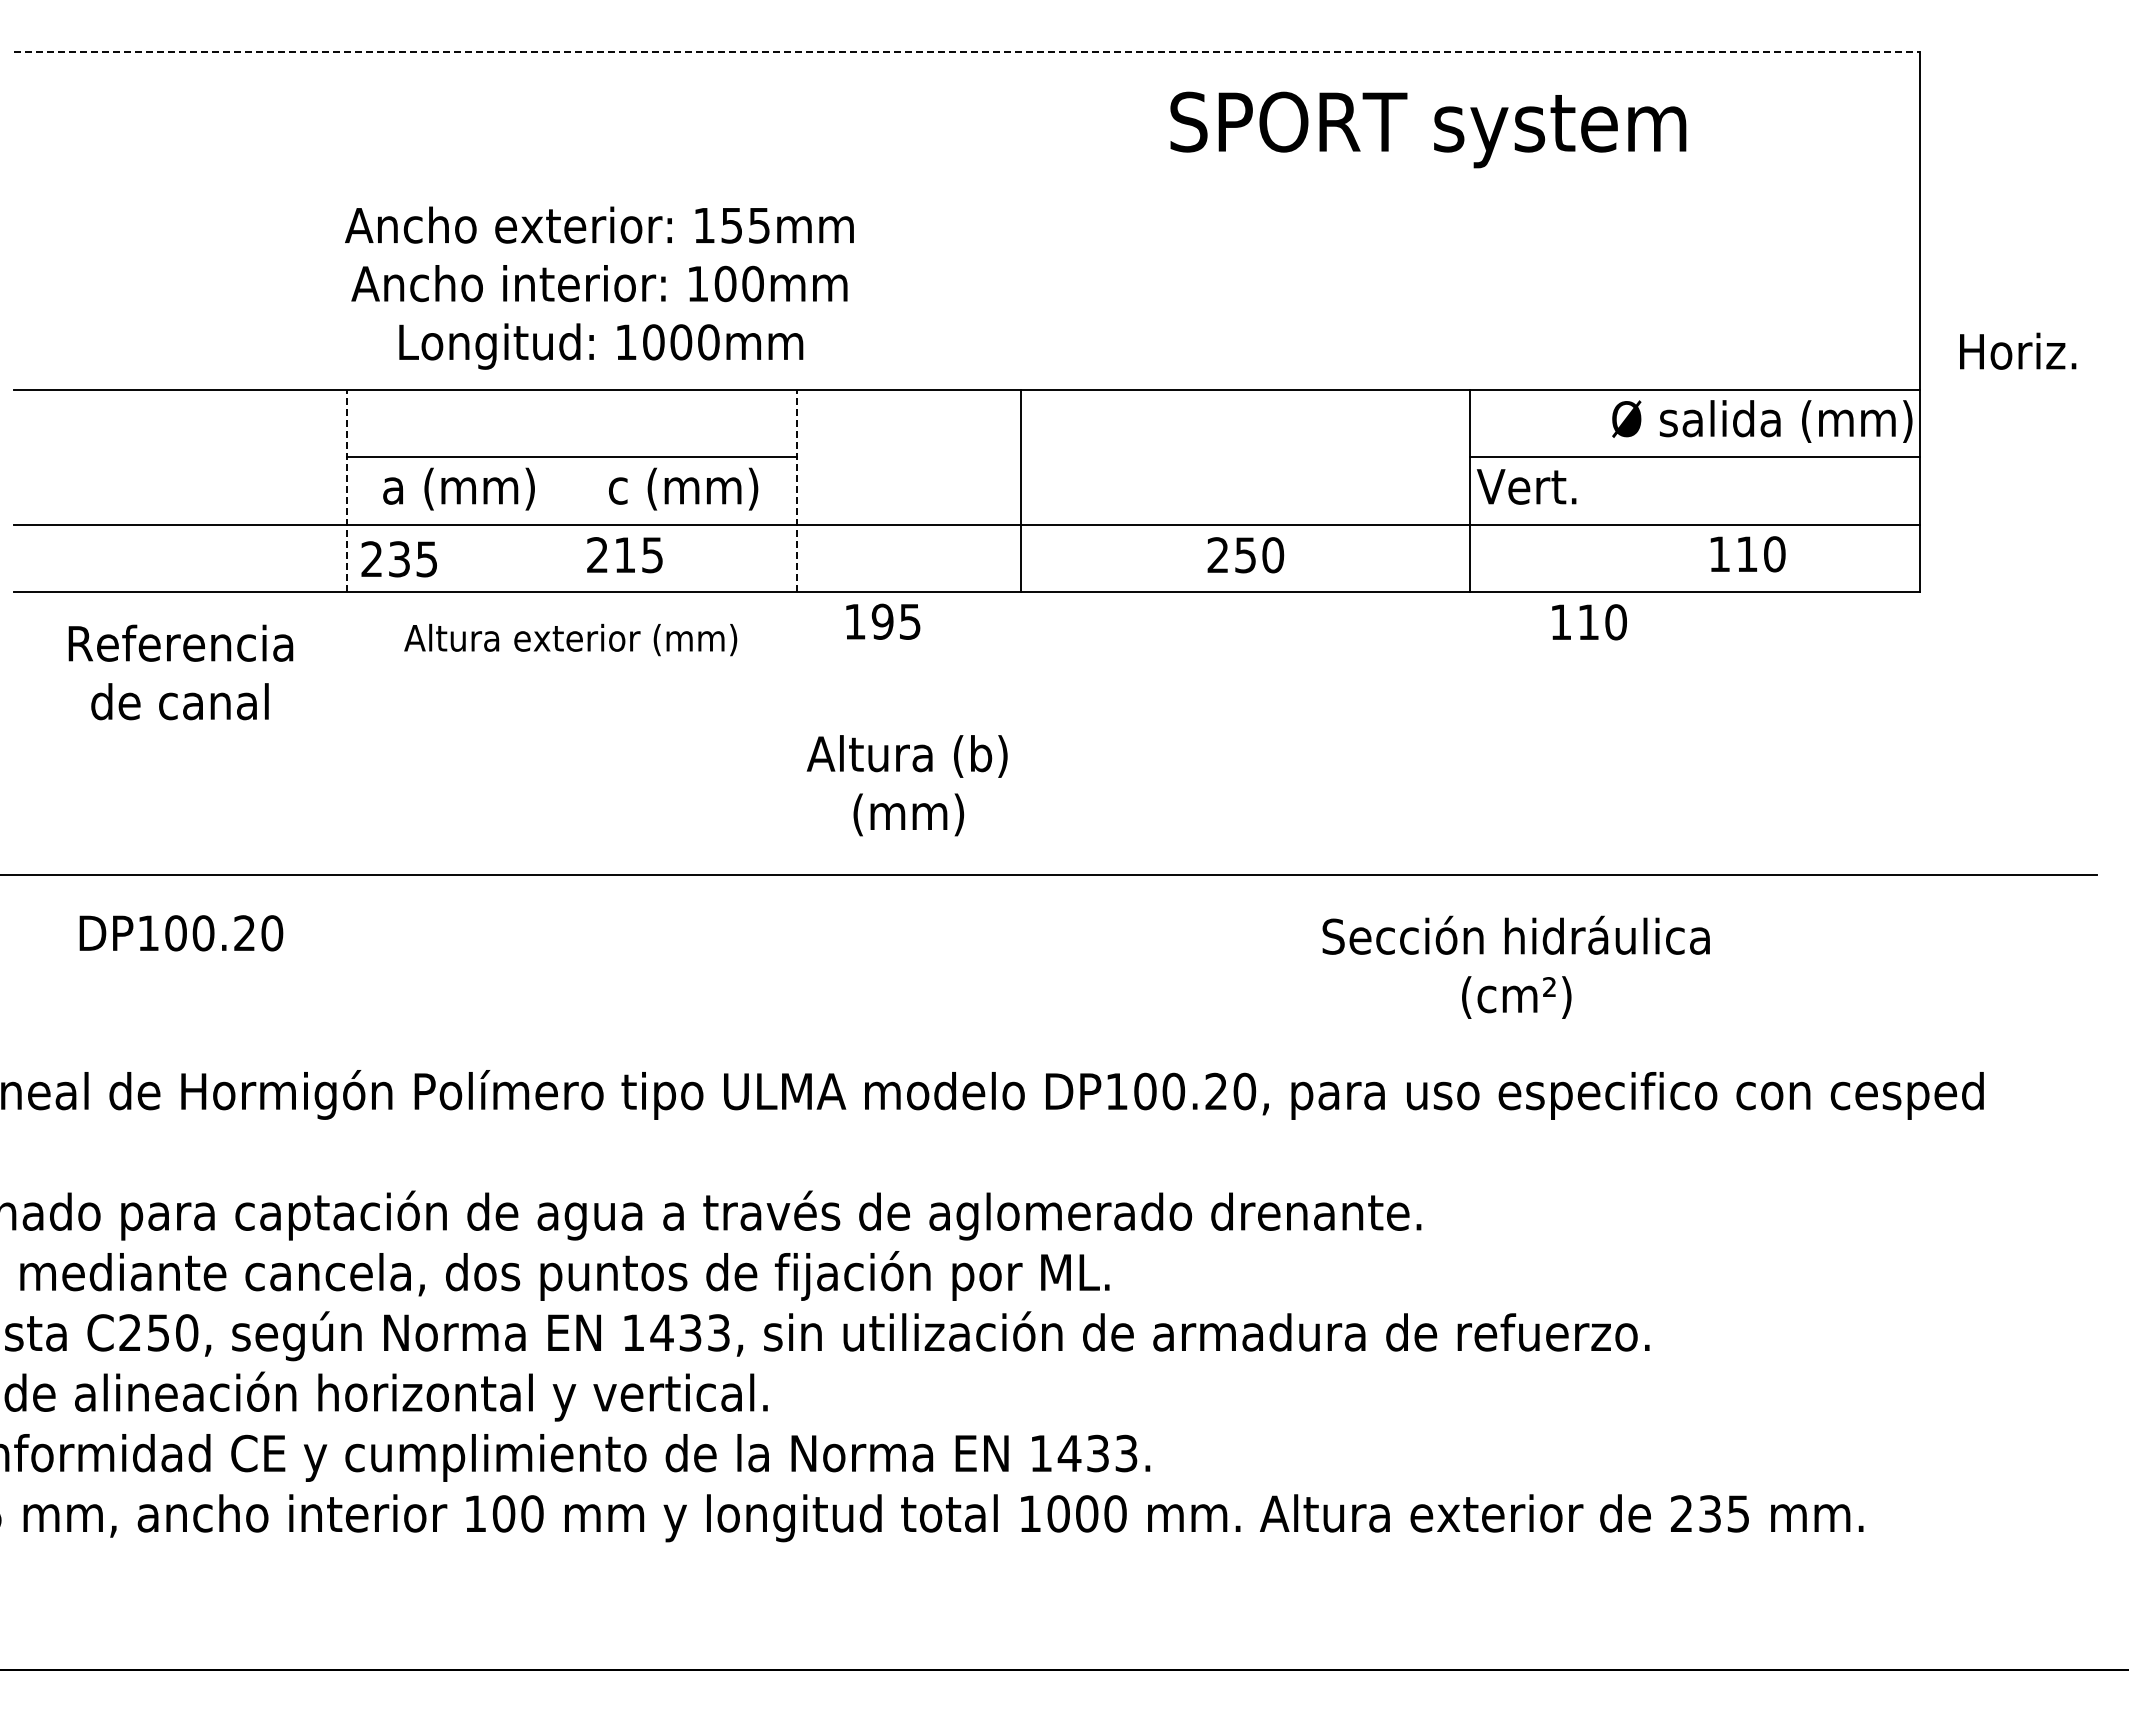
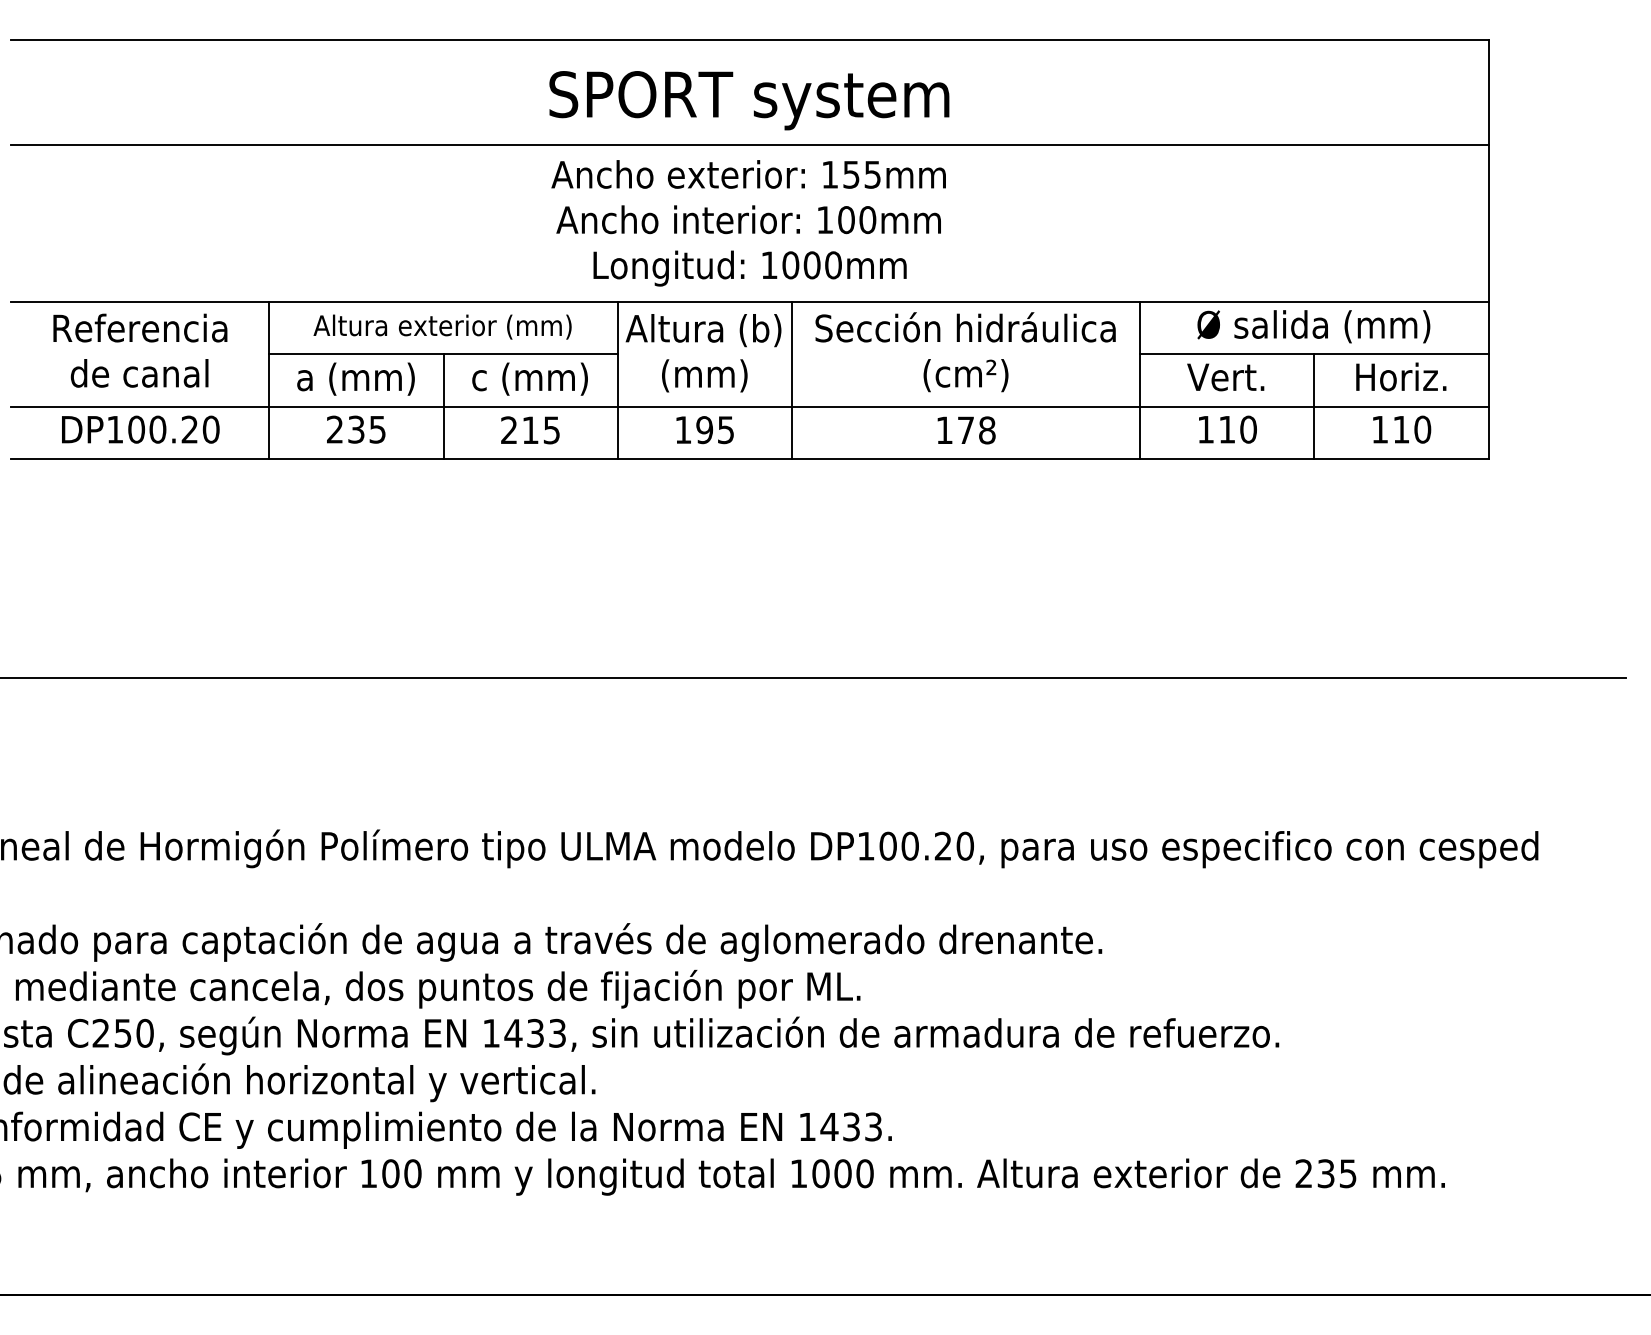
line: (967, 51) -> (750, 39), dashed -> solid
text: (1428, 129) -> (749, 100), moved
line: (966, 186) -> (749, 144), added
text: (599, 287) -> (748, 222), moved
text: (2018, 350) -> (1401, 376), moved
text: (1762, 421) -> (1314, 326), moved
text: (1526, 486) -> (1225, 377), moved
line: (347, 490) -> (269, 380), dashed -> solid
line: (796, 490) -> (617, 380), dashed -> solid
line: (571, 524) -> (443, 406), added
line: (1695, 524) -> (1314, 406), added
text: (1747, 554) -> (1401, 429), moved
text: (624, 555) -> (530, 430), moved
text: (1245, 555) -> (965, 430), 250 -> 178
text: (398, 559) -> (355, 429), moved
text: (883, 621) -> (705, 429), moved
text: (1589, 622) -> (1227, 429), moved
text: (570, 639) -> (442, 326), moved
text: (180, 672) -> (140, 350), moved
text: (906, 785) -> (702, 353), moved
text: (181, 933) -> (140, 429), moved
text: (1515, 966) -> (965, 351), moved

